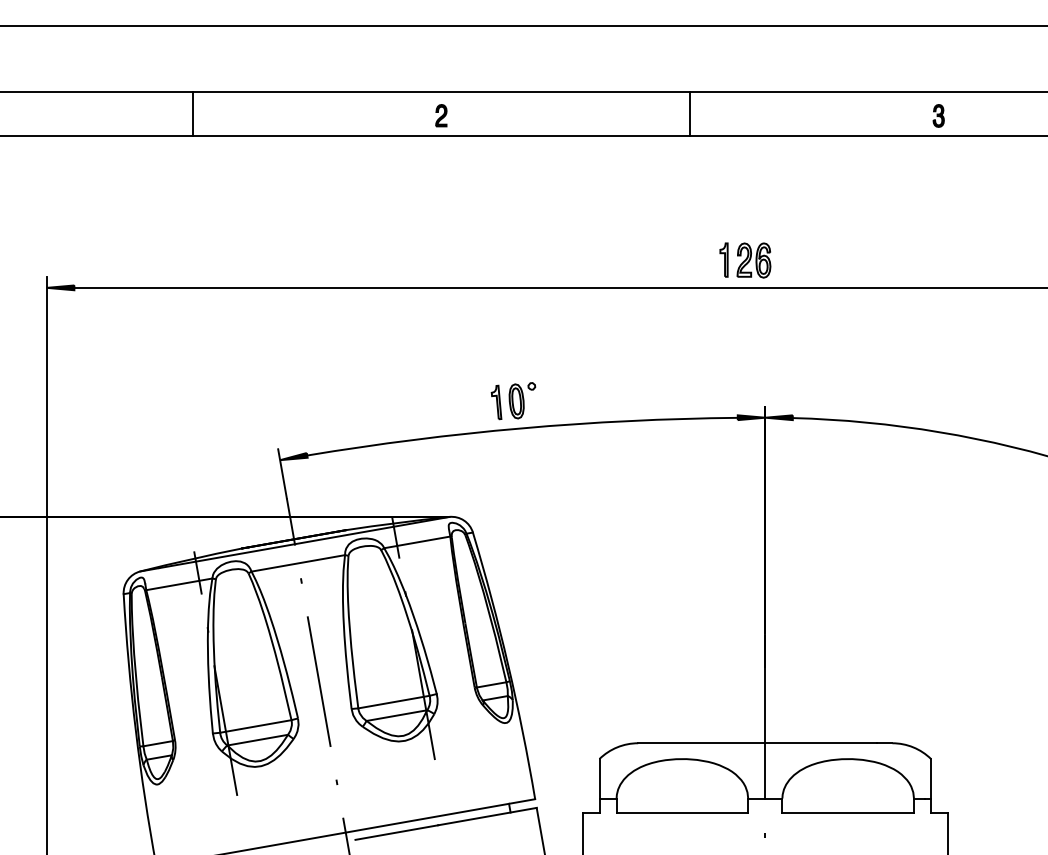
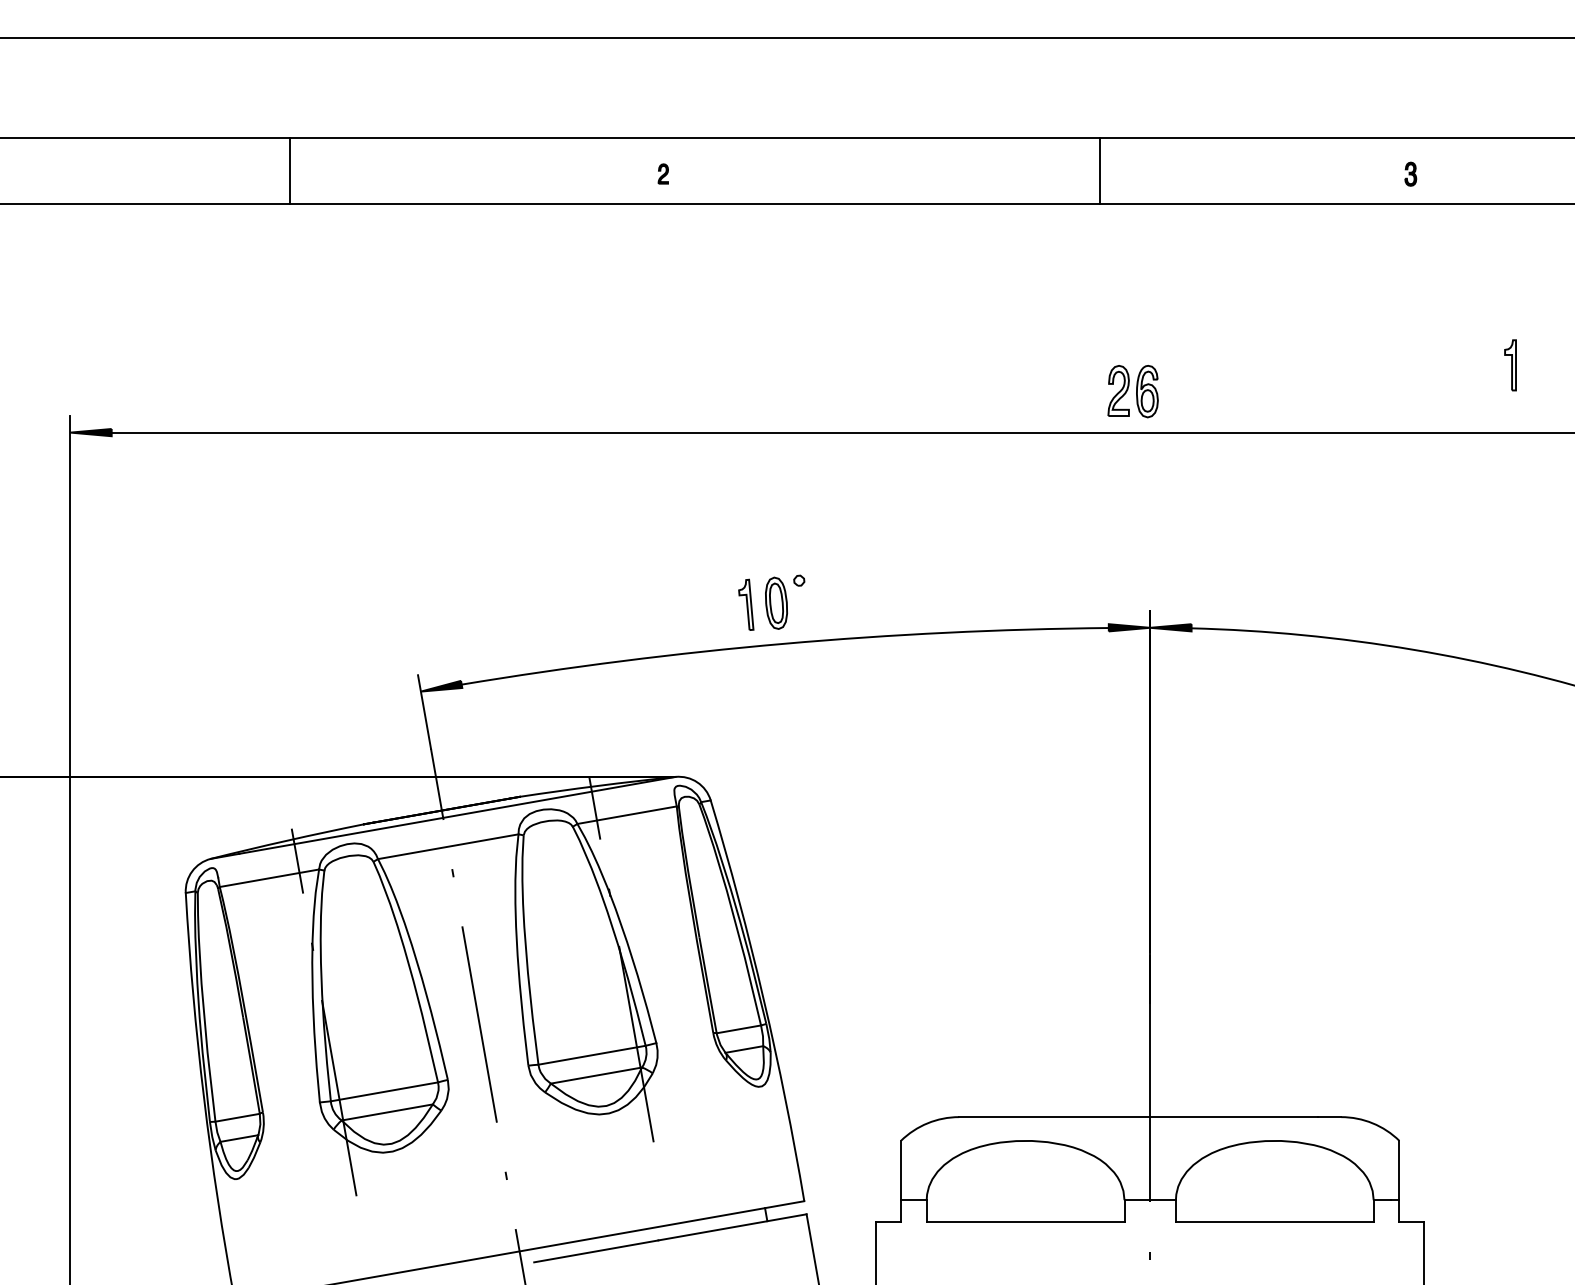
line: (690, 113) -> (1100, 170), moved
part: (441, 115) -> (663, 173), size x0.6
part: (938, 115) -> (1410, 173), size x0.7
part: (723, 259) -> (1509, 364), moved

